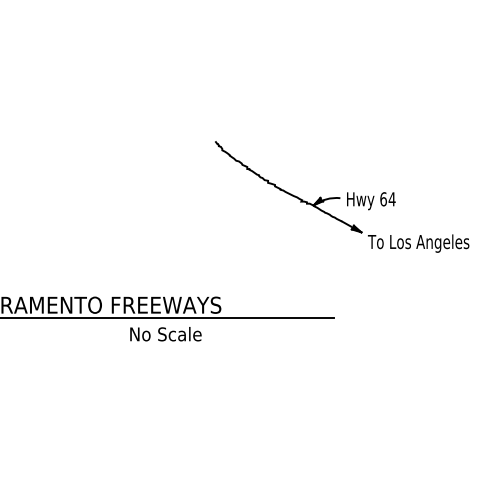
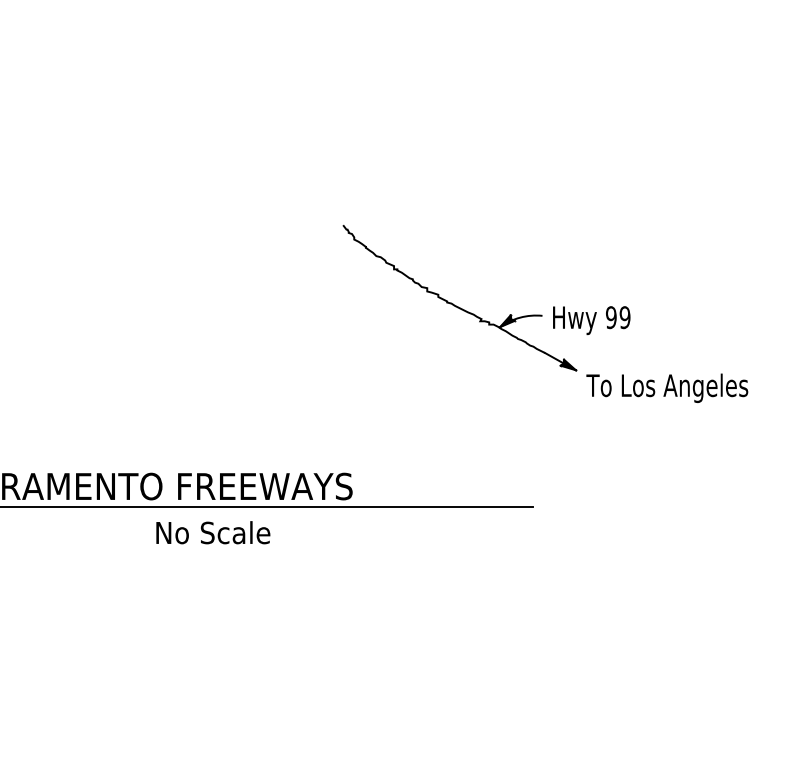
text: (387, 199) -> (617, 317), 64 -> 99
text: (165, 334) -> (212, 533), moved

